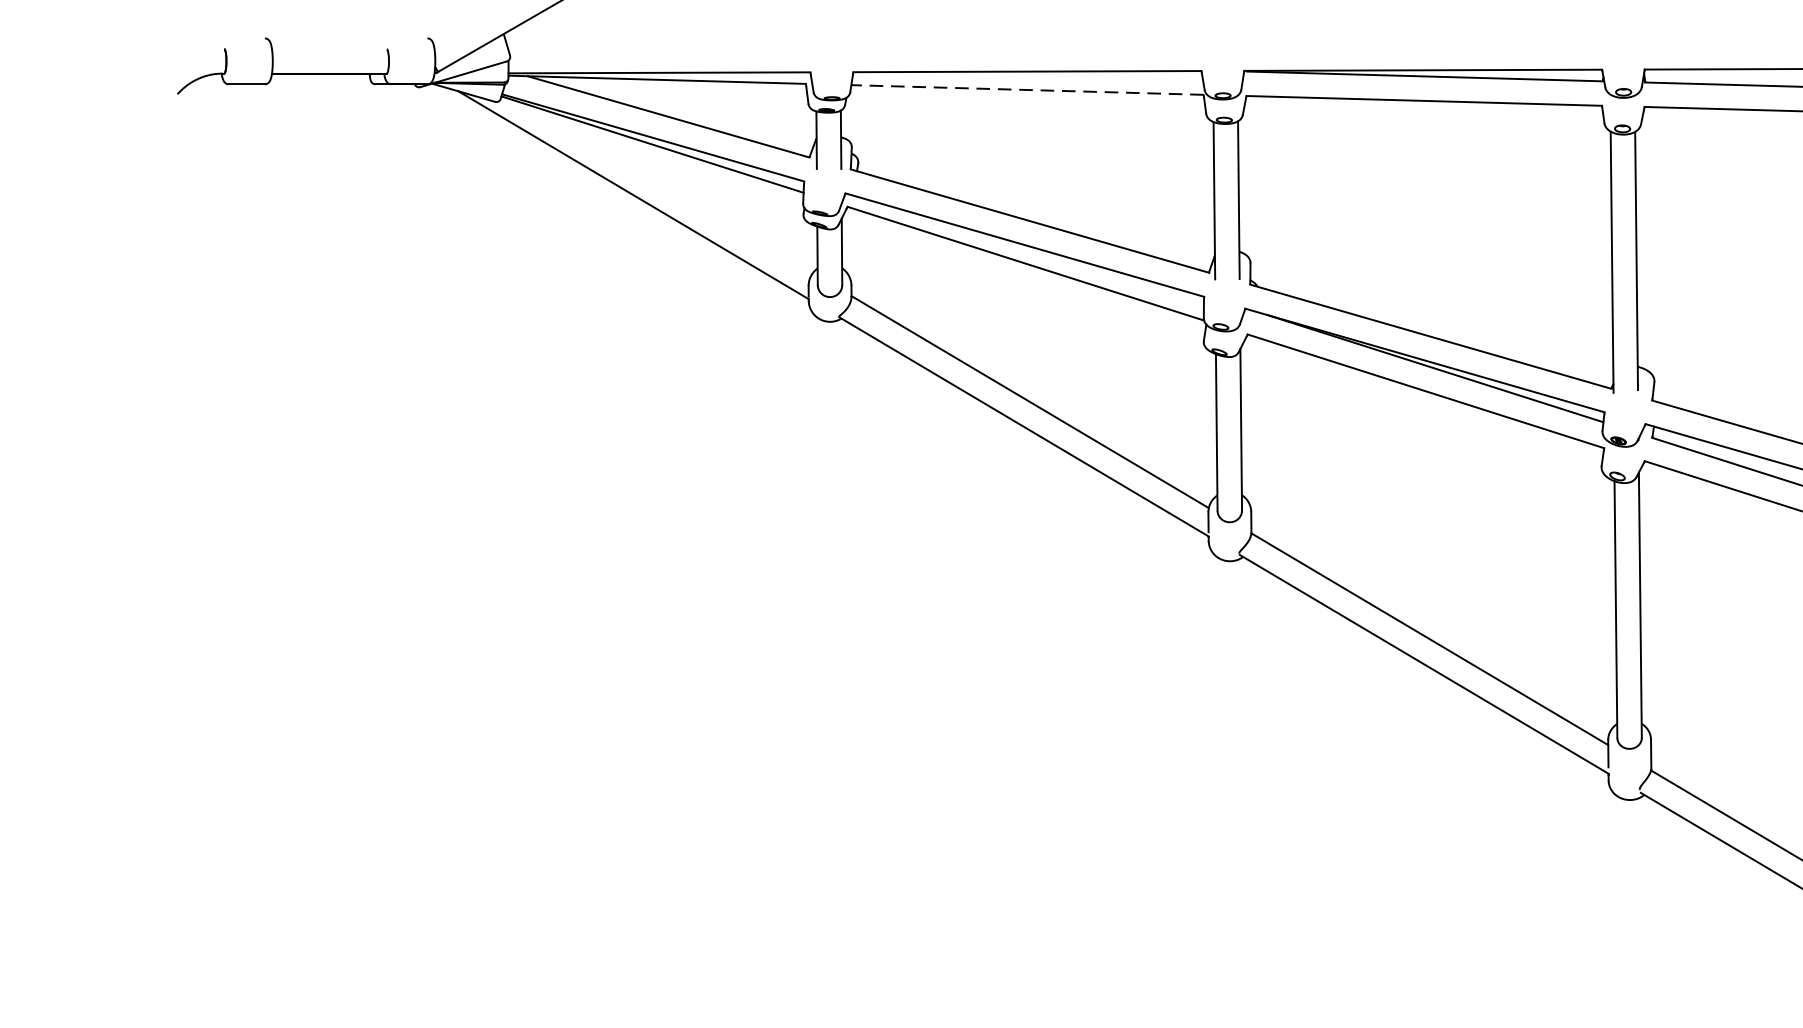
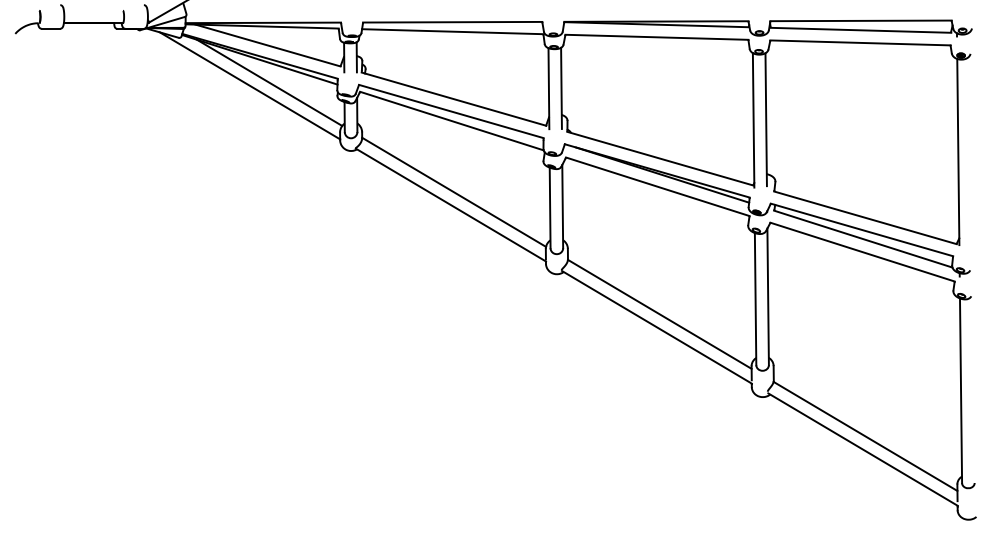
line: (1027, 89) -> (452, 31), dashed -> solid
line: (671, 188) -> (269, 82), added

